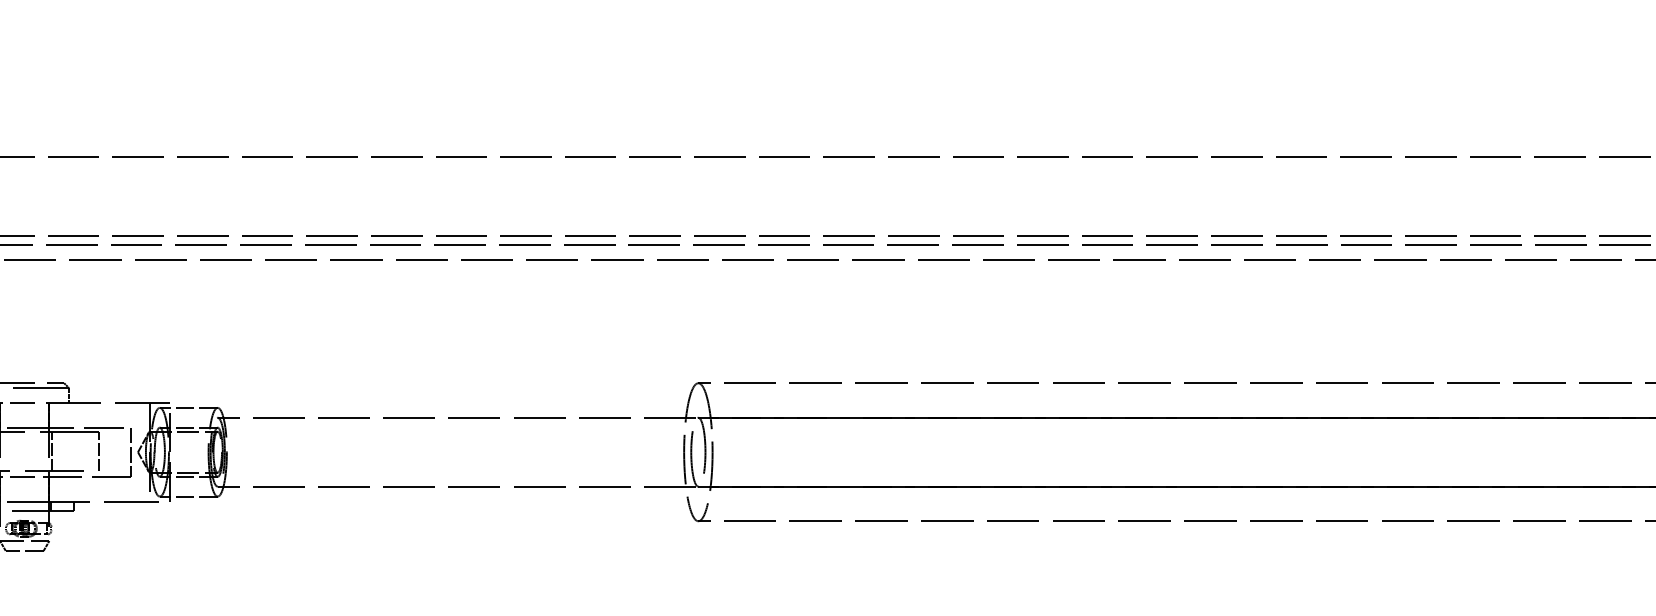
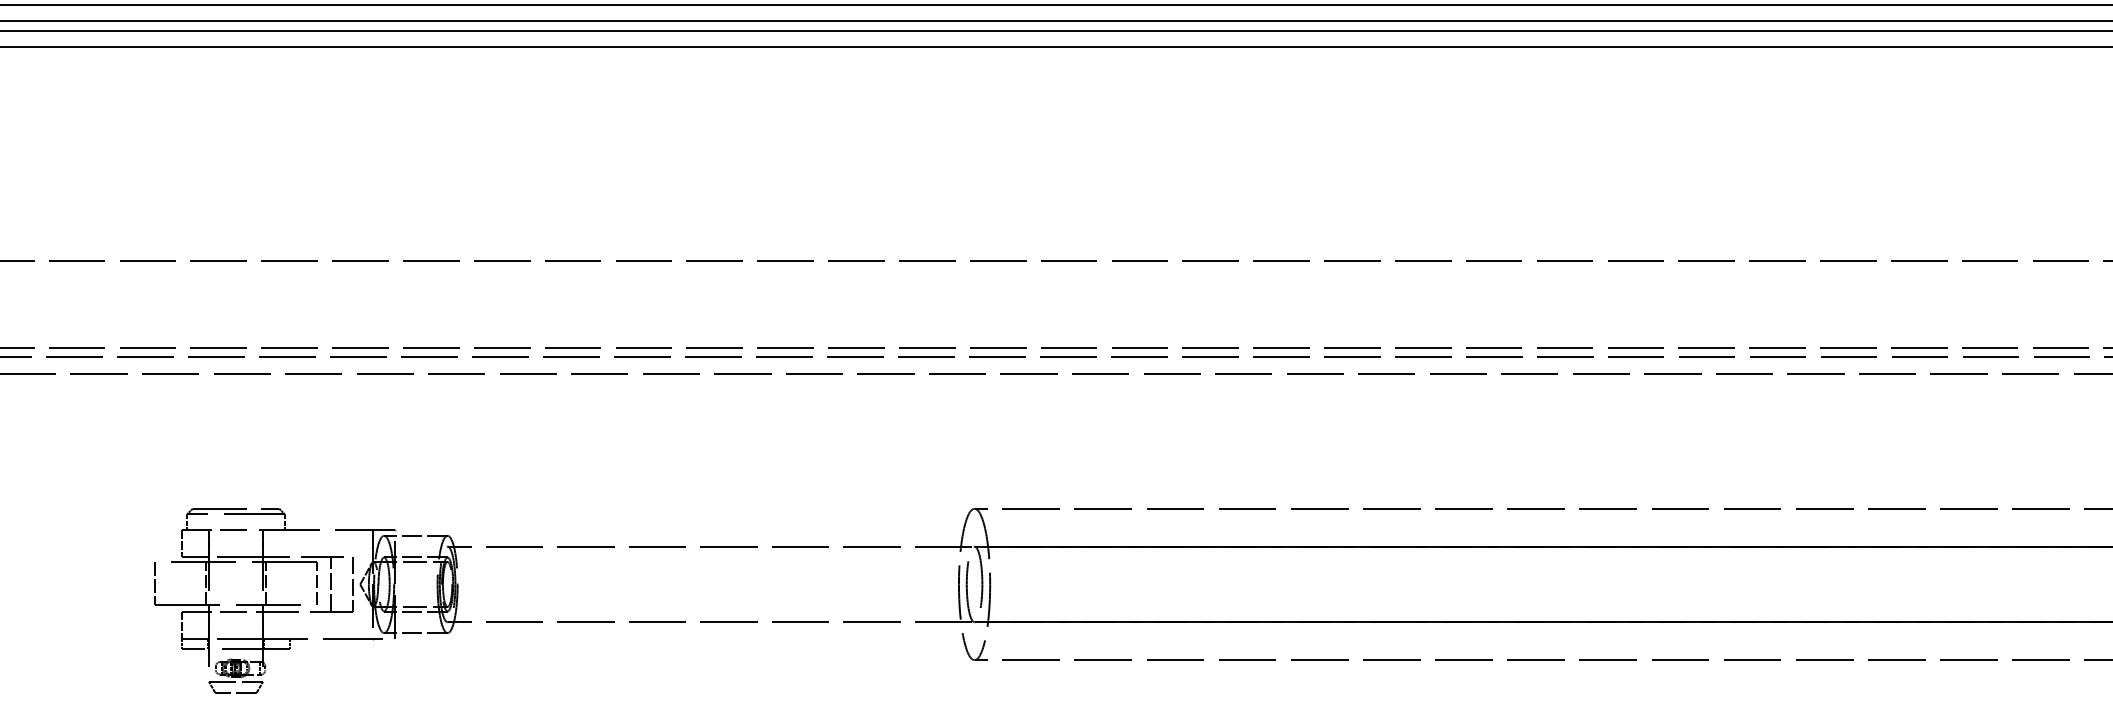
line: (110, 452) -> (330, 584), added

